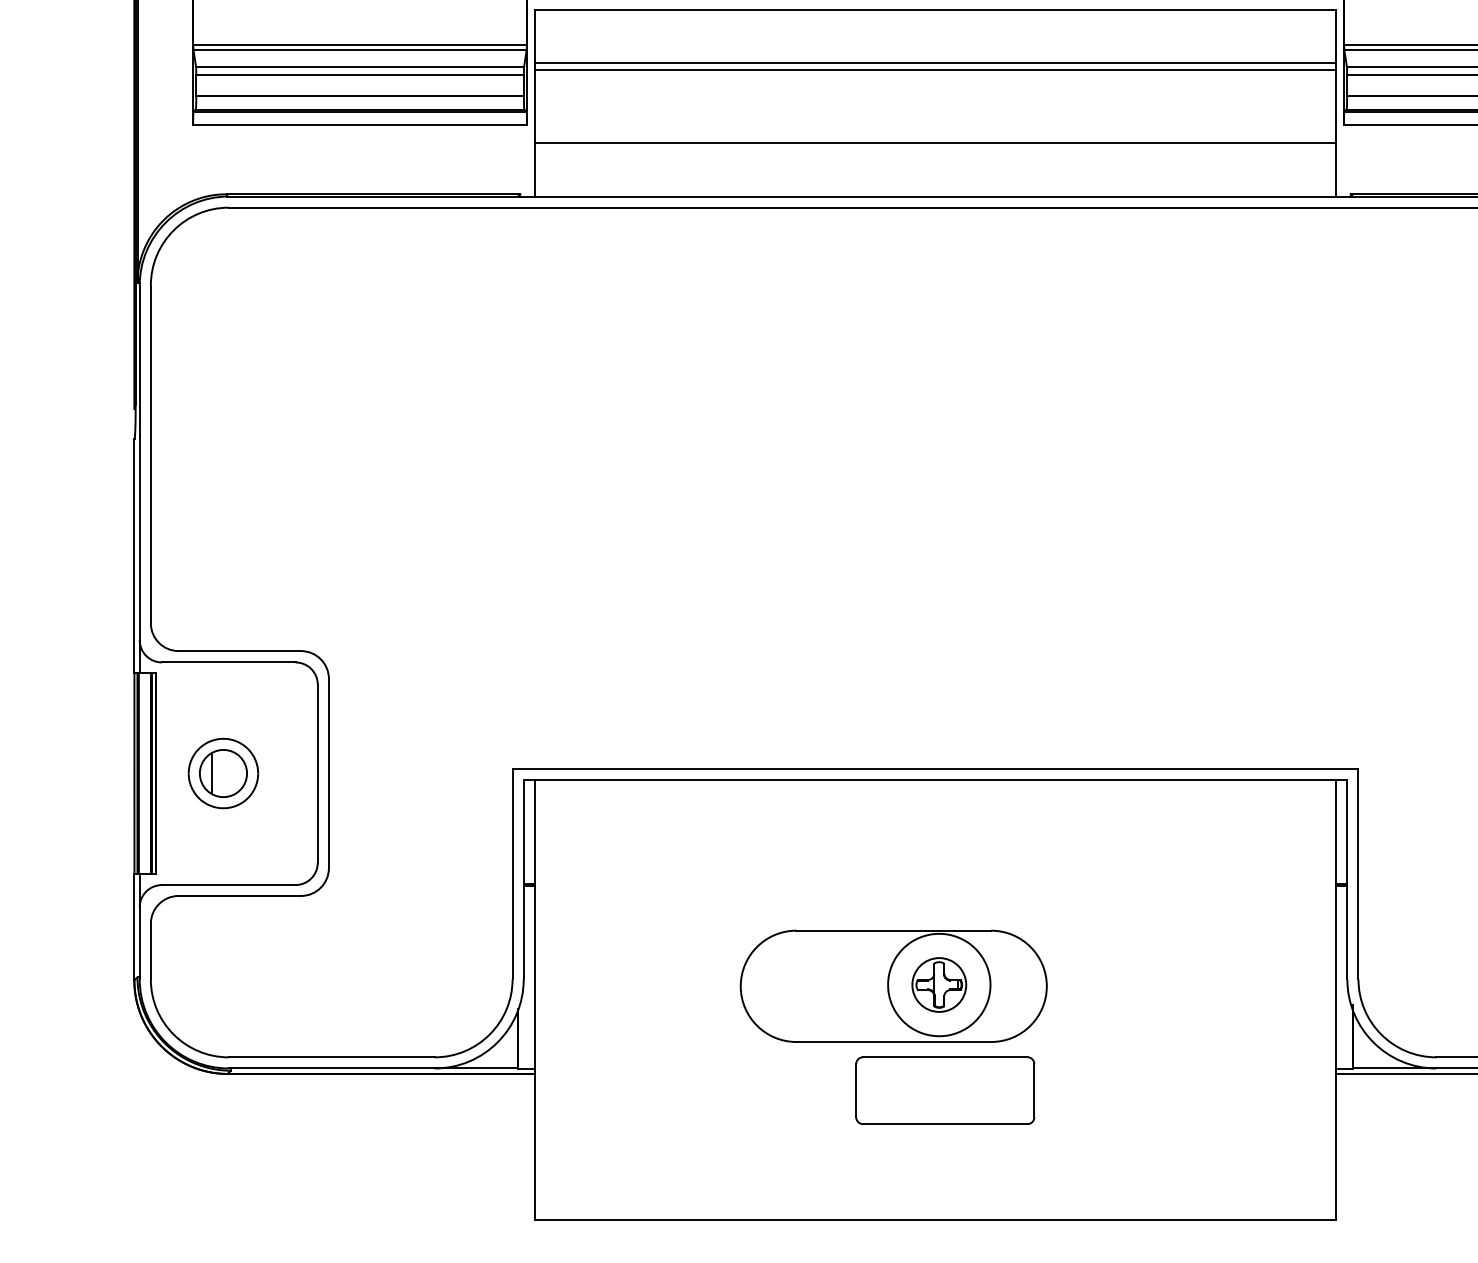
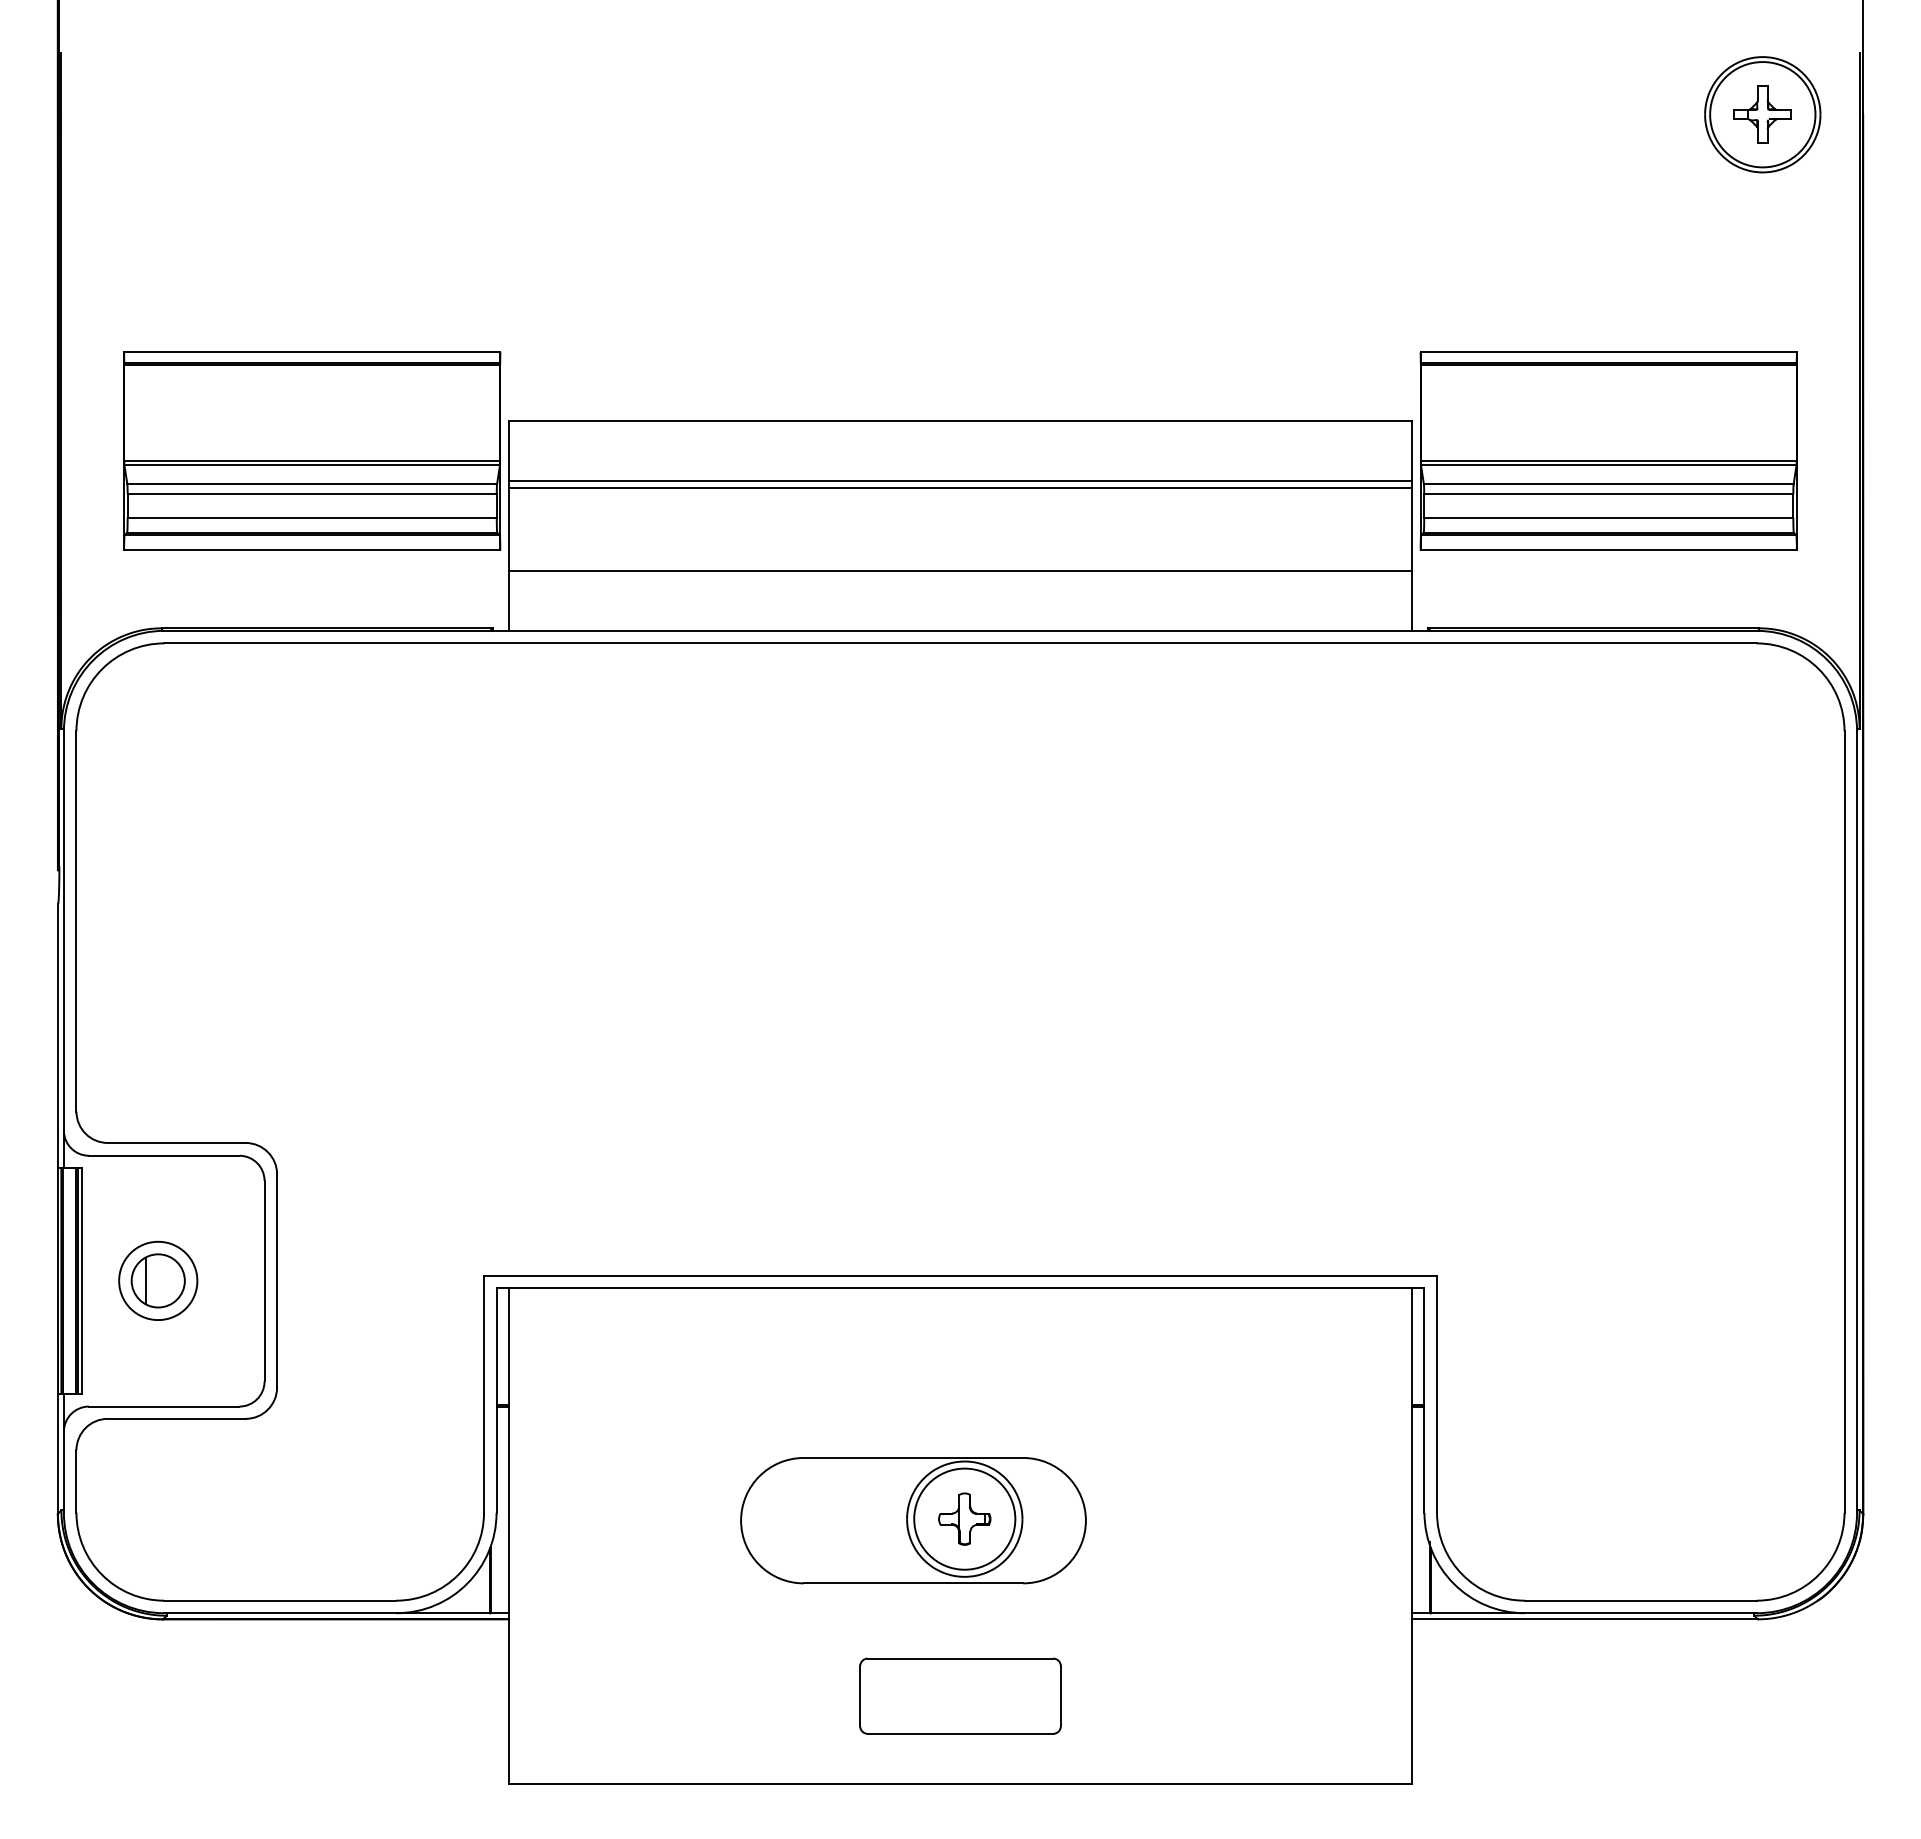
circle: (939, 984) -> (964, 1518), size x1.67
part: (945, 1090) -> (960, 1695), moved

